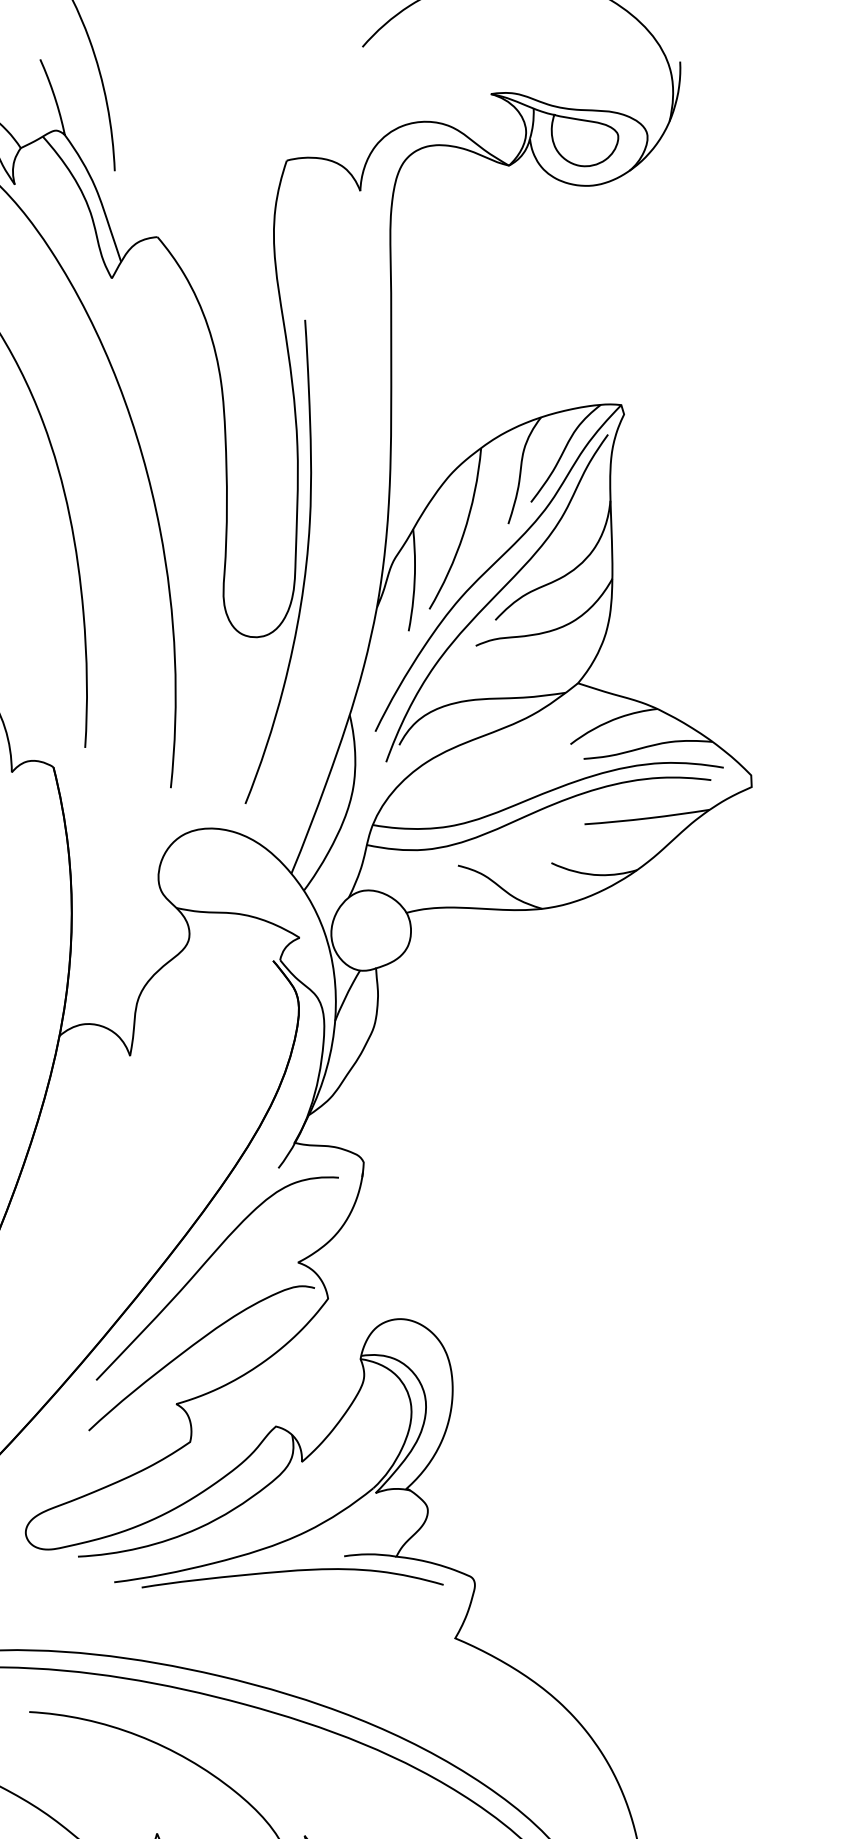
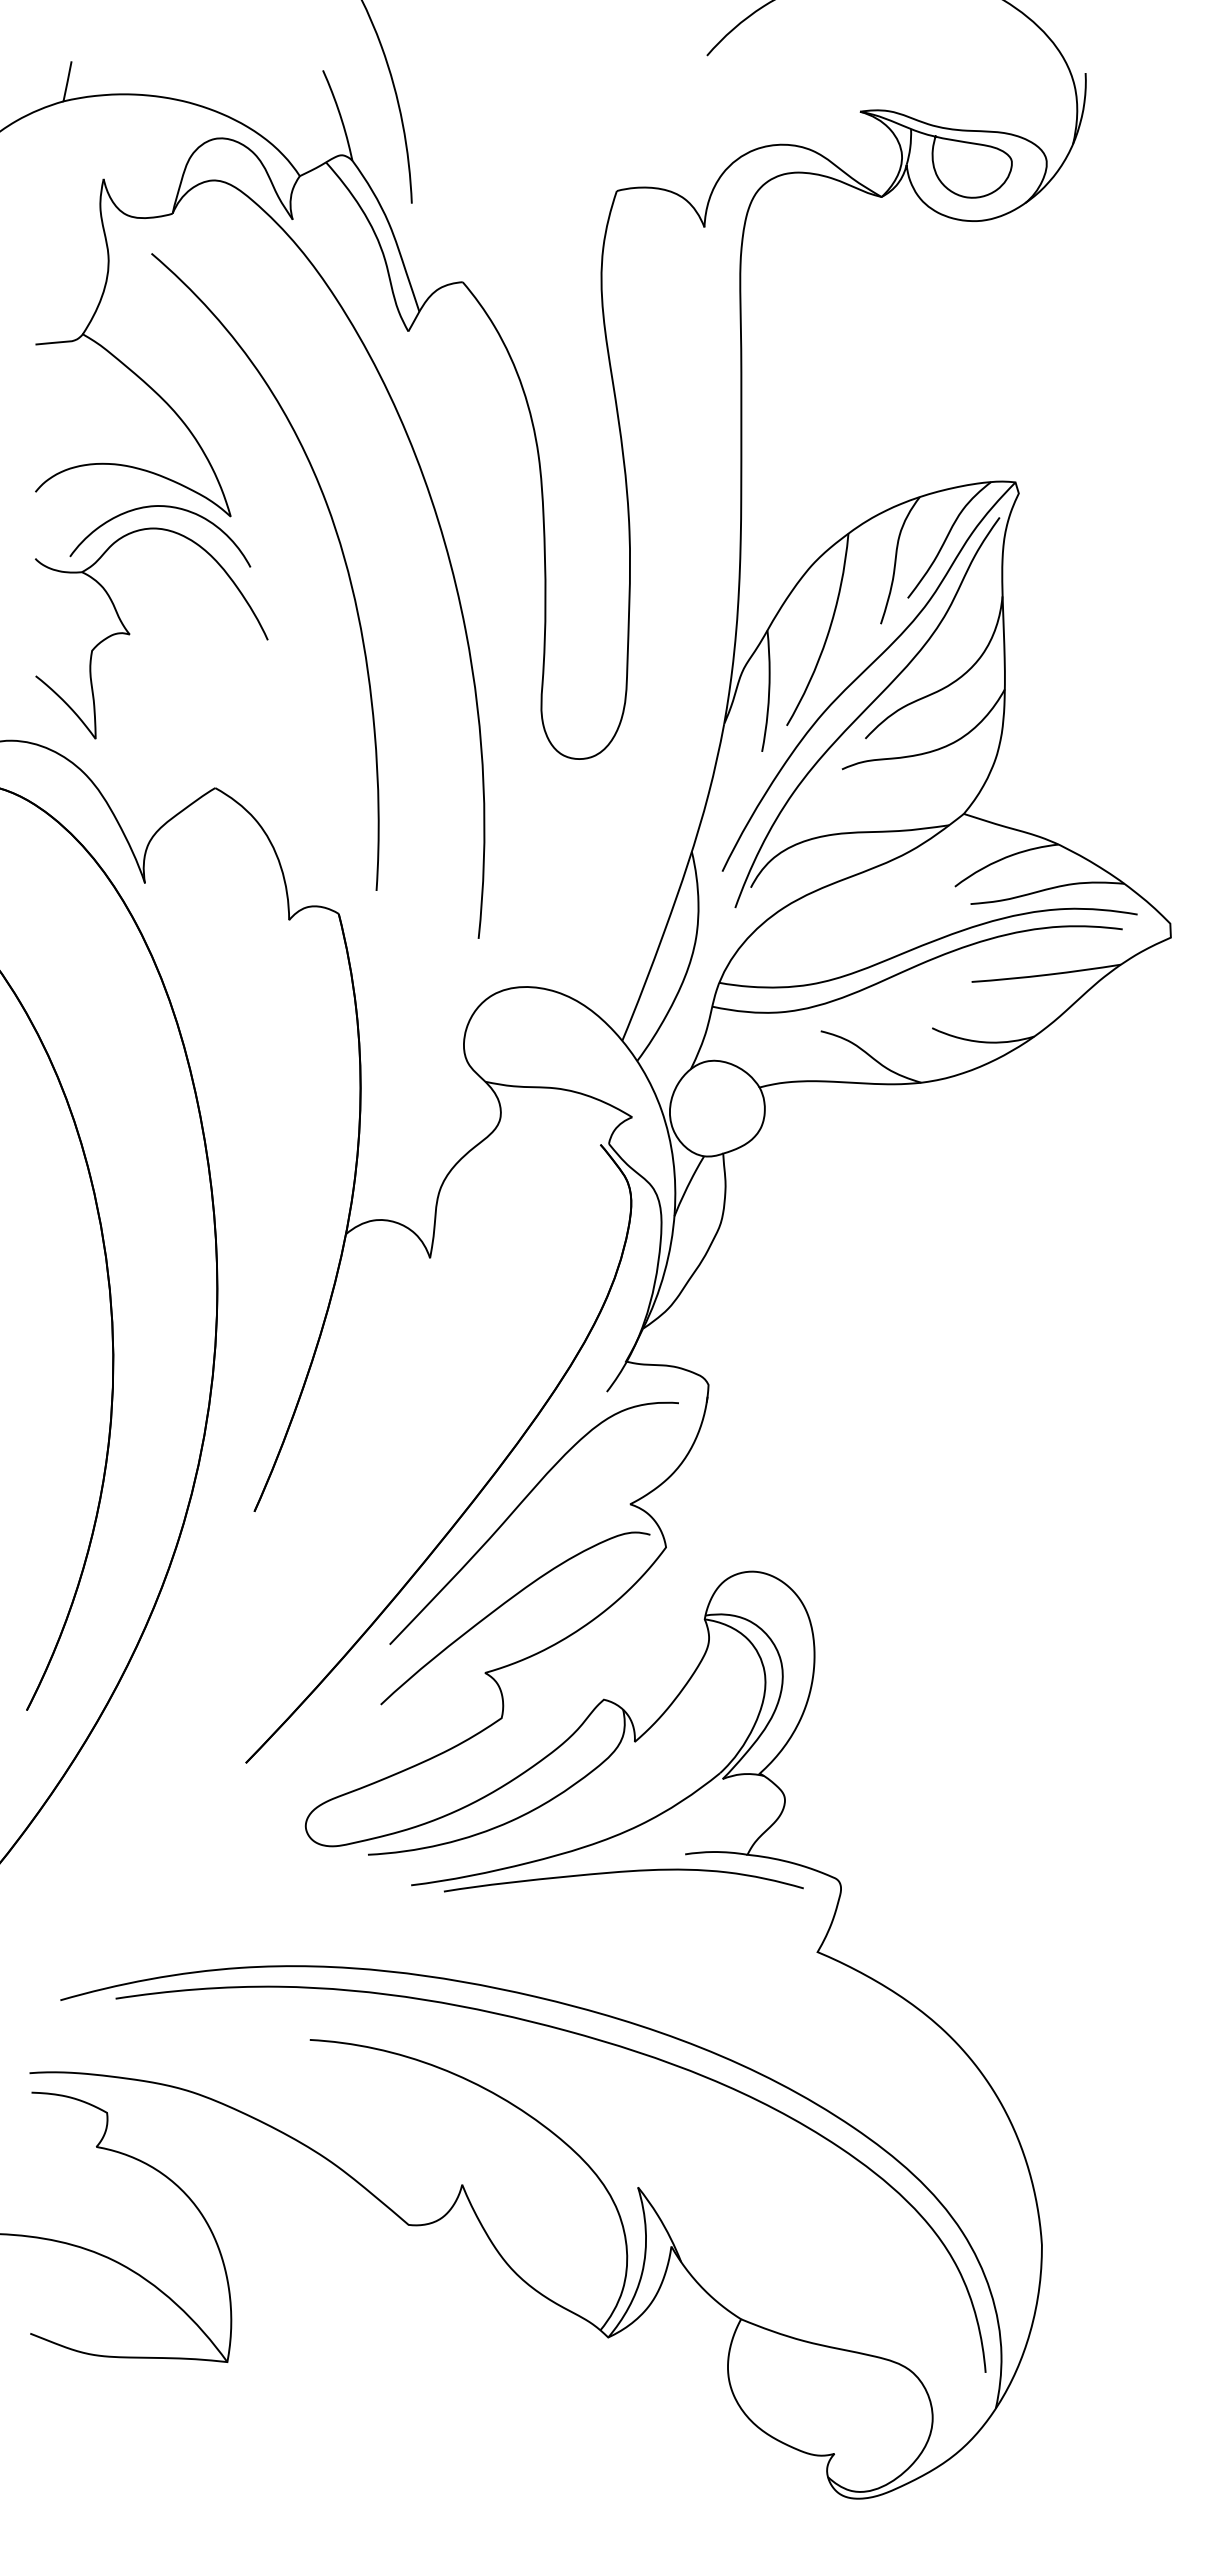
curve: (304, 567) -> (638, 675), removed

